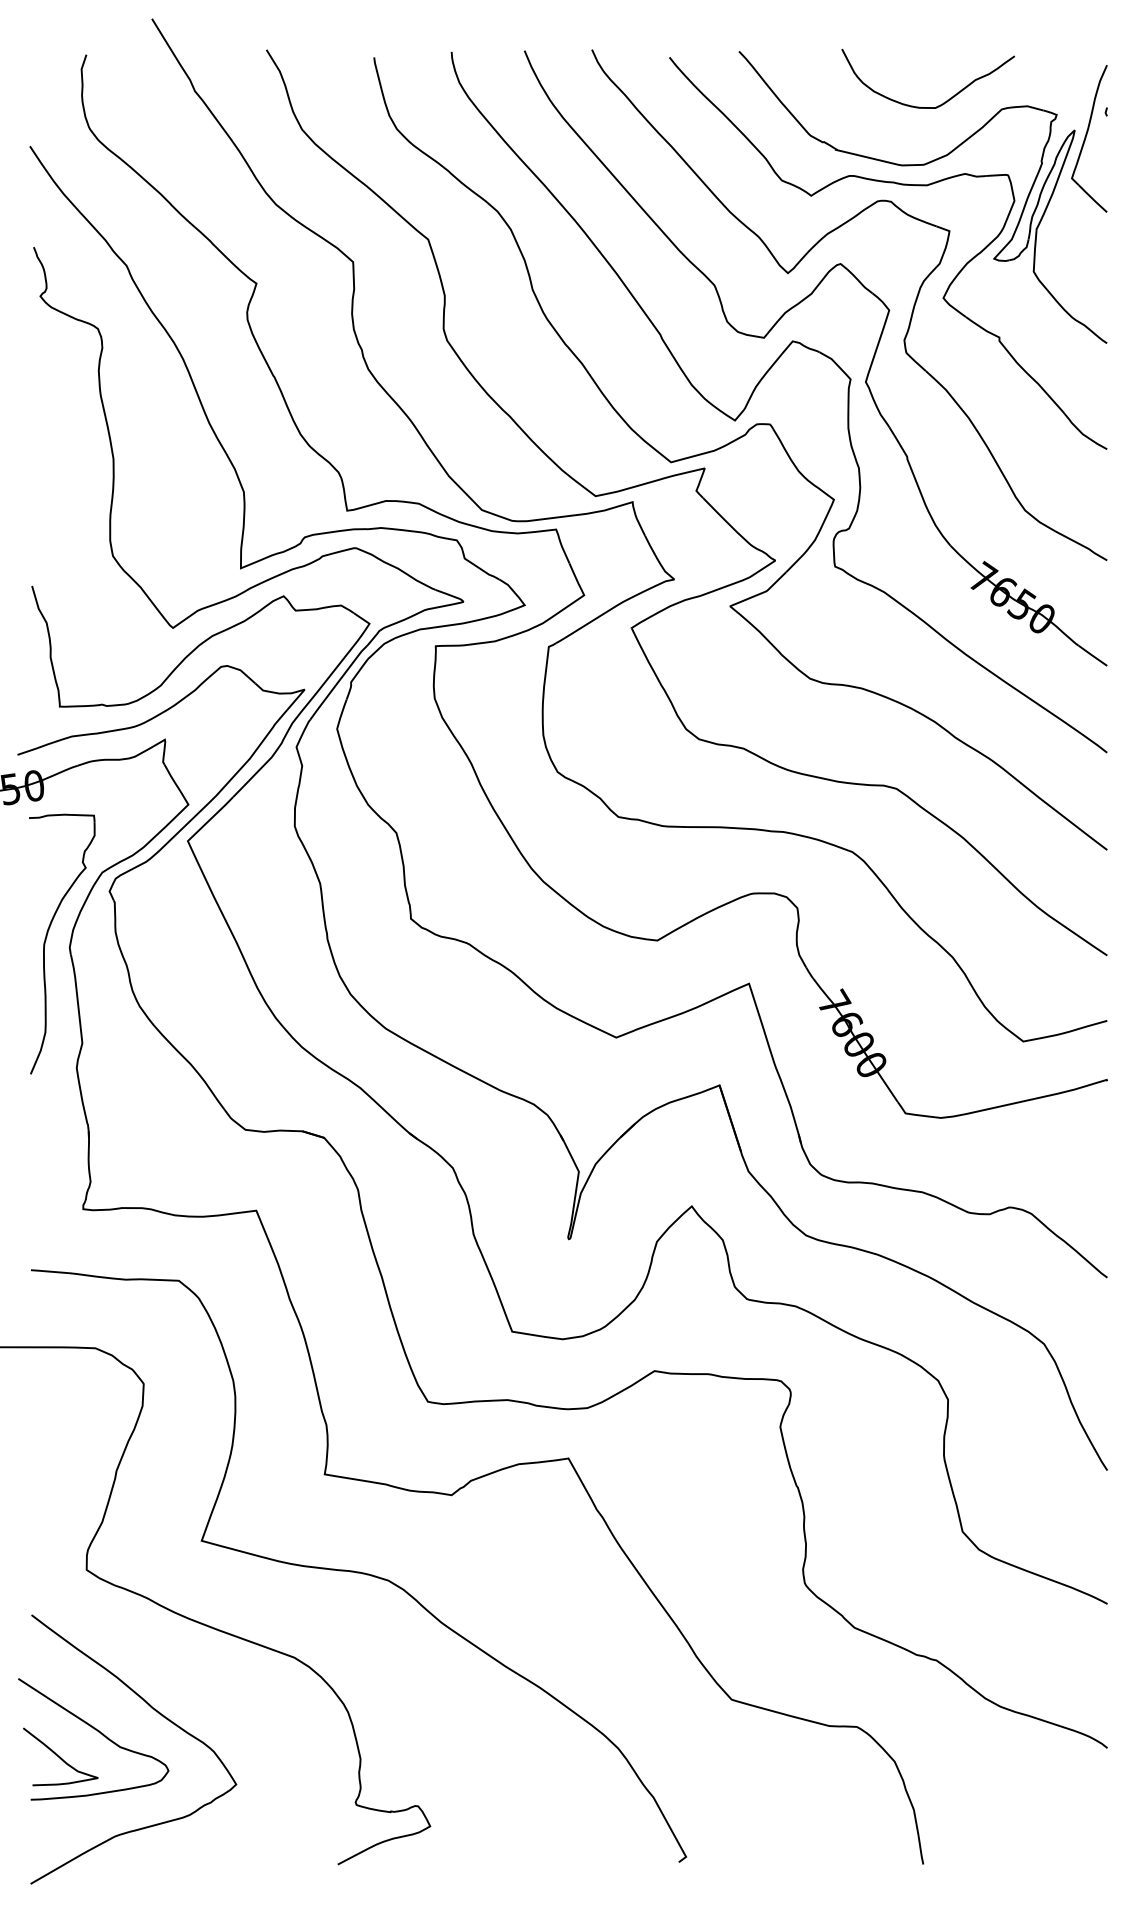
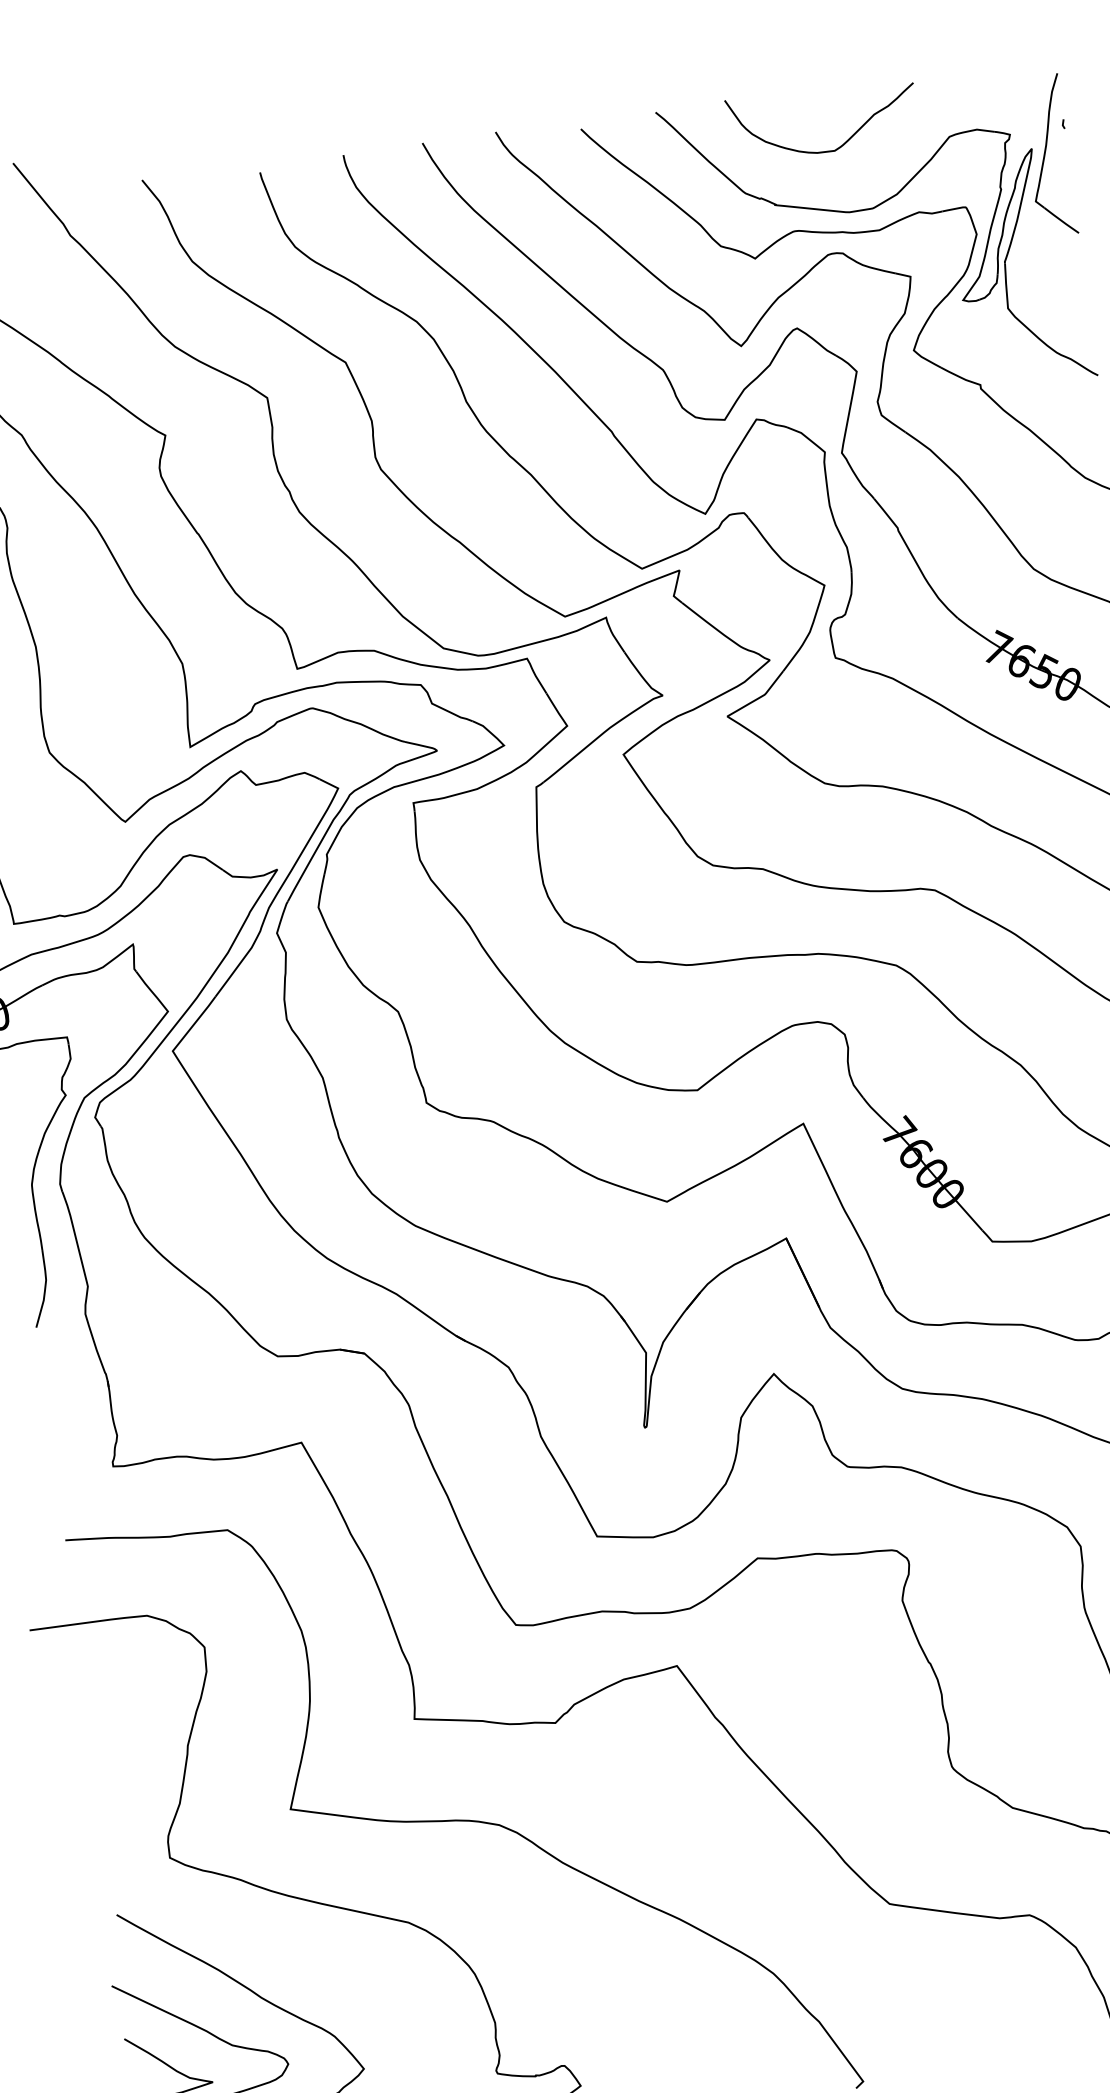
curve: (943, 102) -> (842, 143), moved

